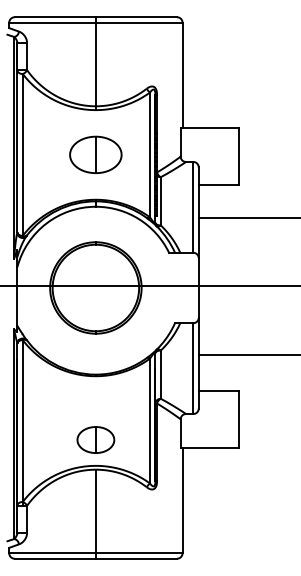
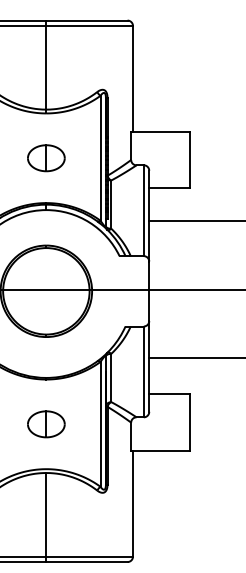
part: (95, 154) -> (45, 157), size x0.71
part: (95, 439) -> (45, 423), moved

